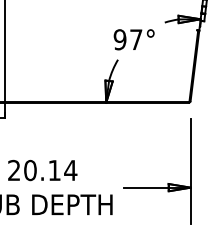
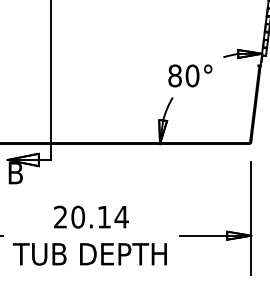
text: (127, 39) -> (183, 75), 97° -> 80°

